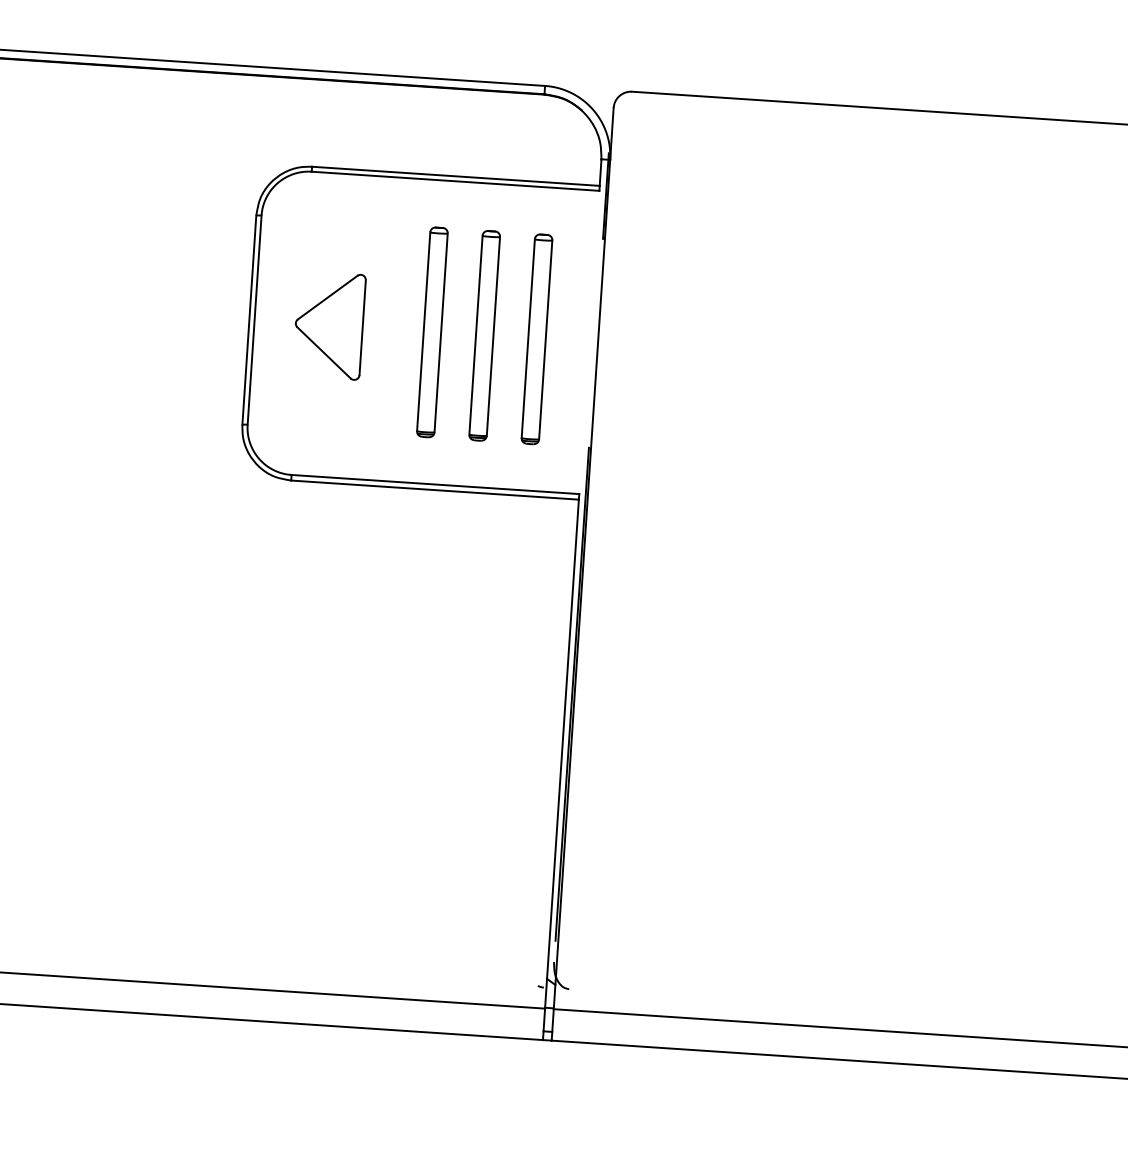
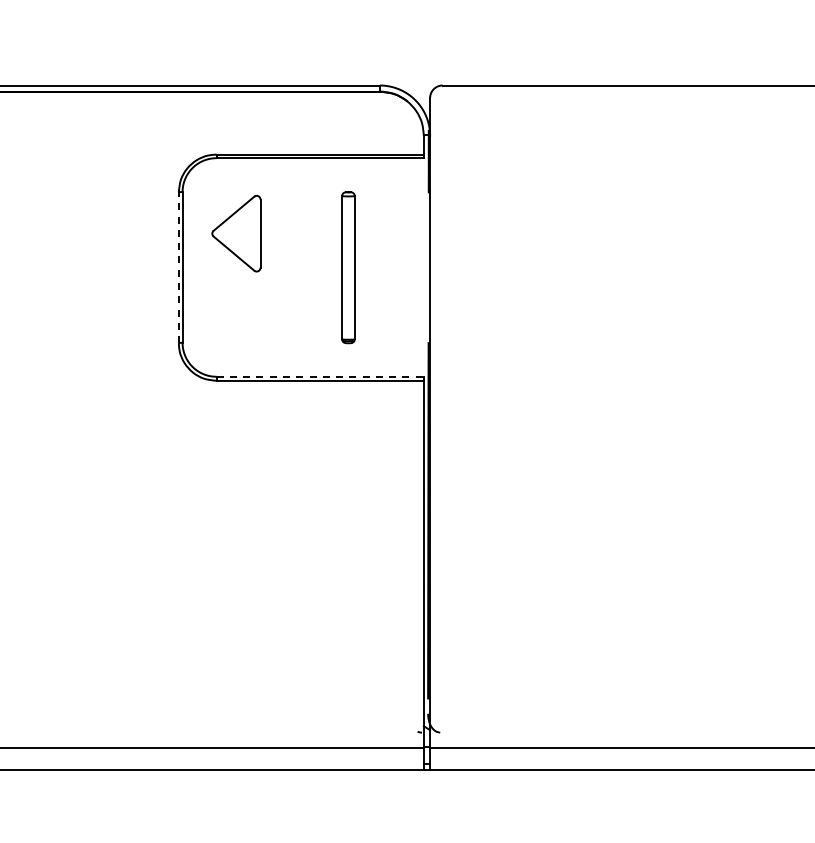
line: (248, 319) -> (178, 267), solid -> dashed
part: (329, 325) -> (236, 233), moved
part: (432, 332) -> (310, 267), removed
part: (537, 339) -> (386, 267), removed
line: (435, 484) -> (320, 376), solid -> dashed

